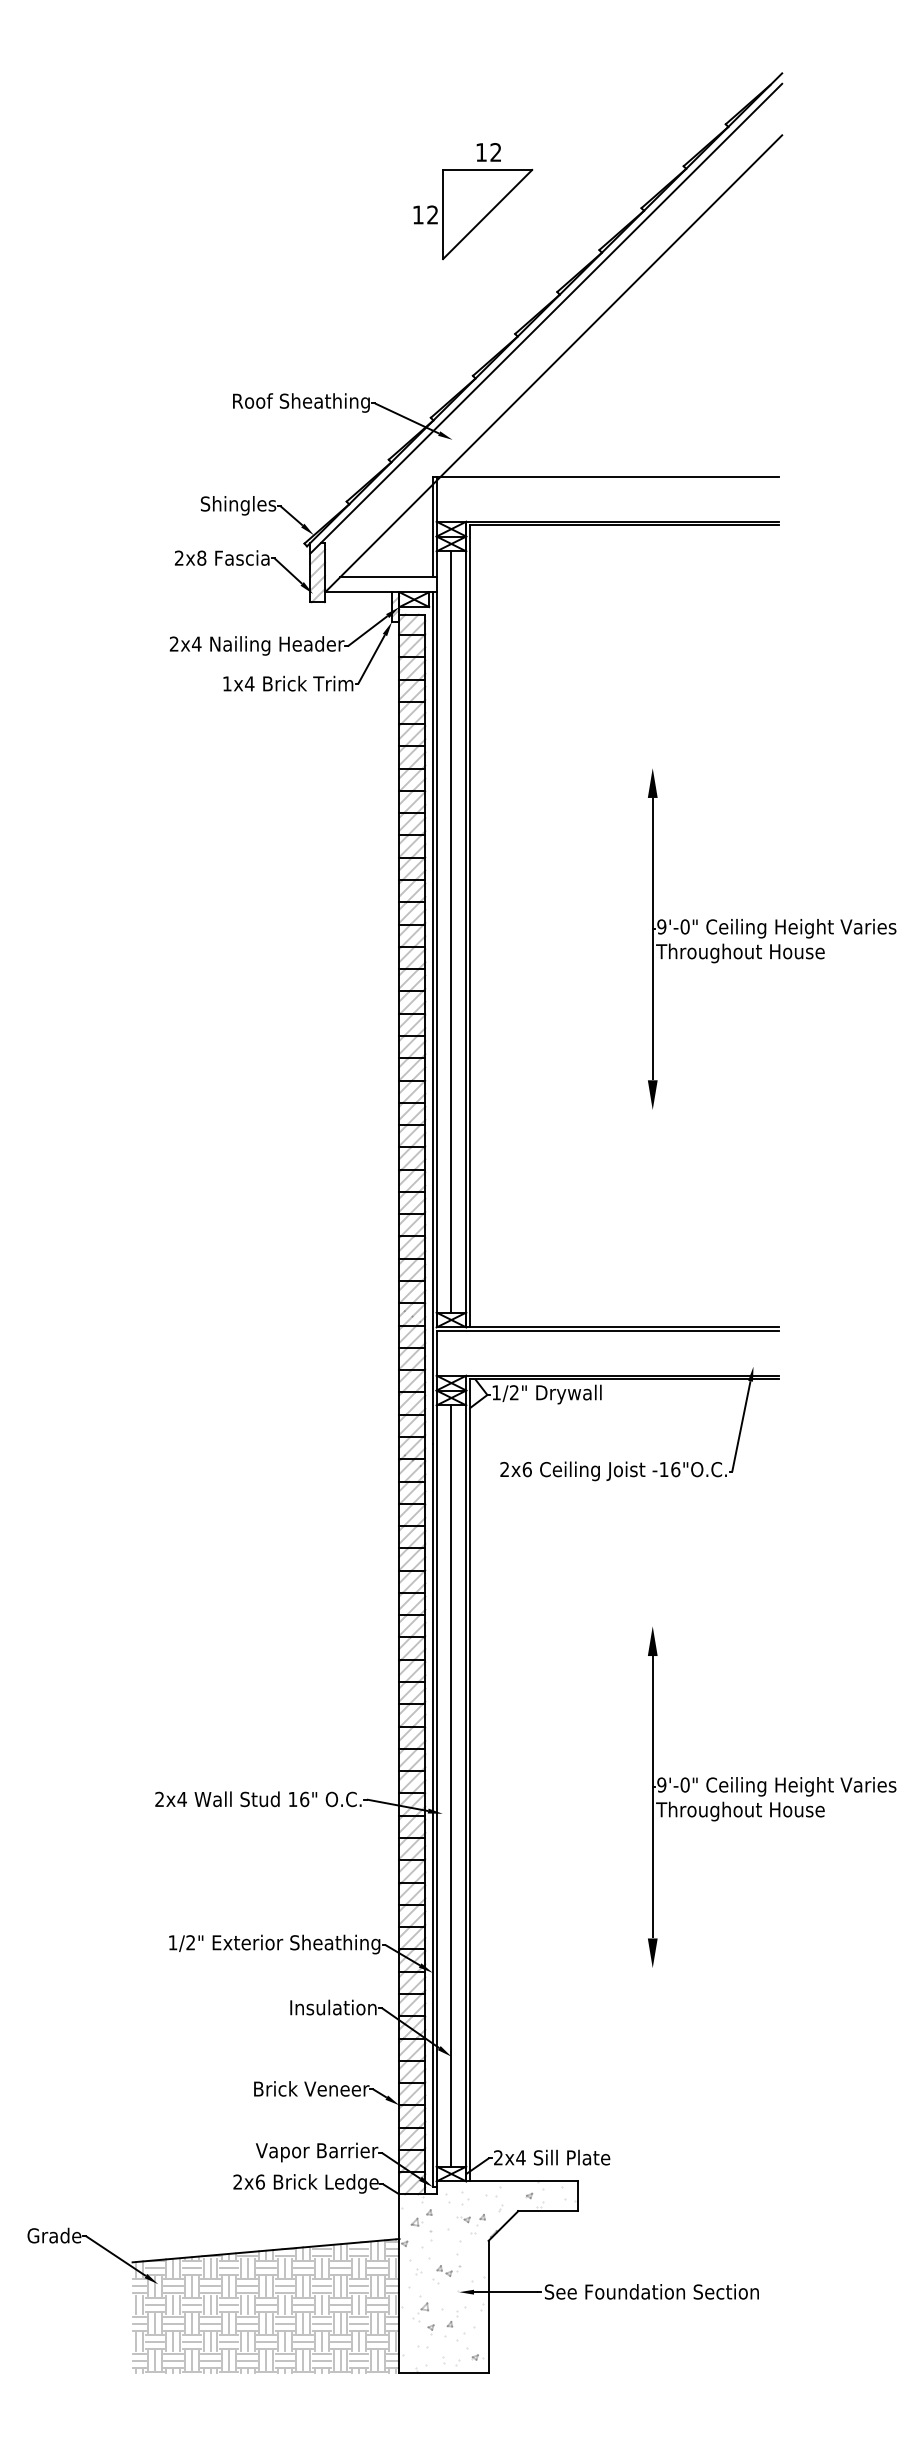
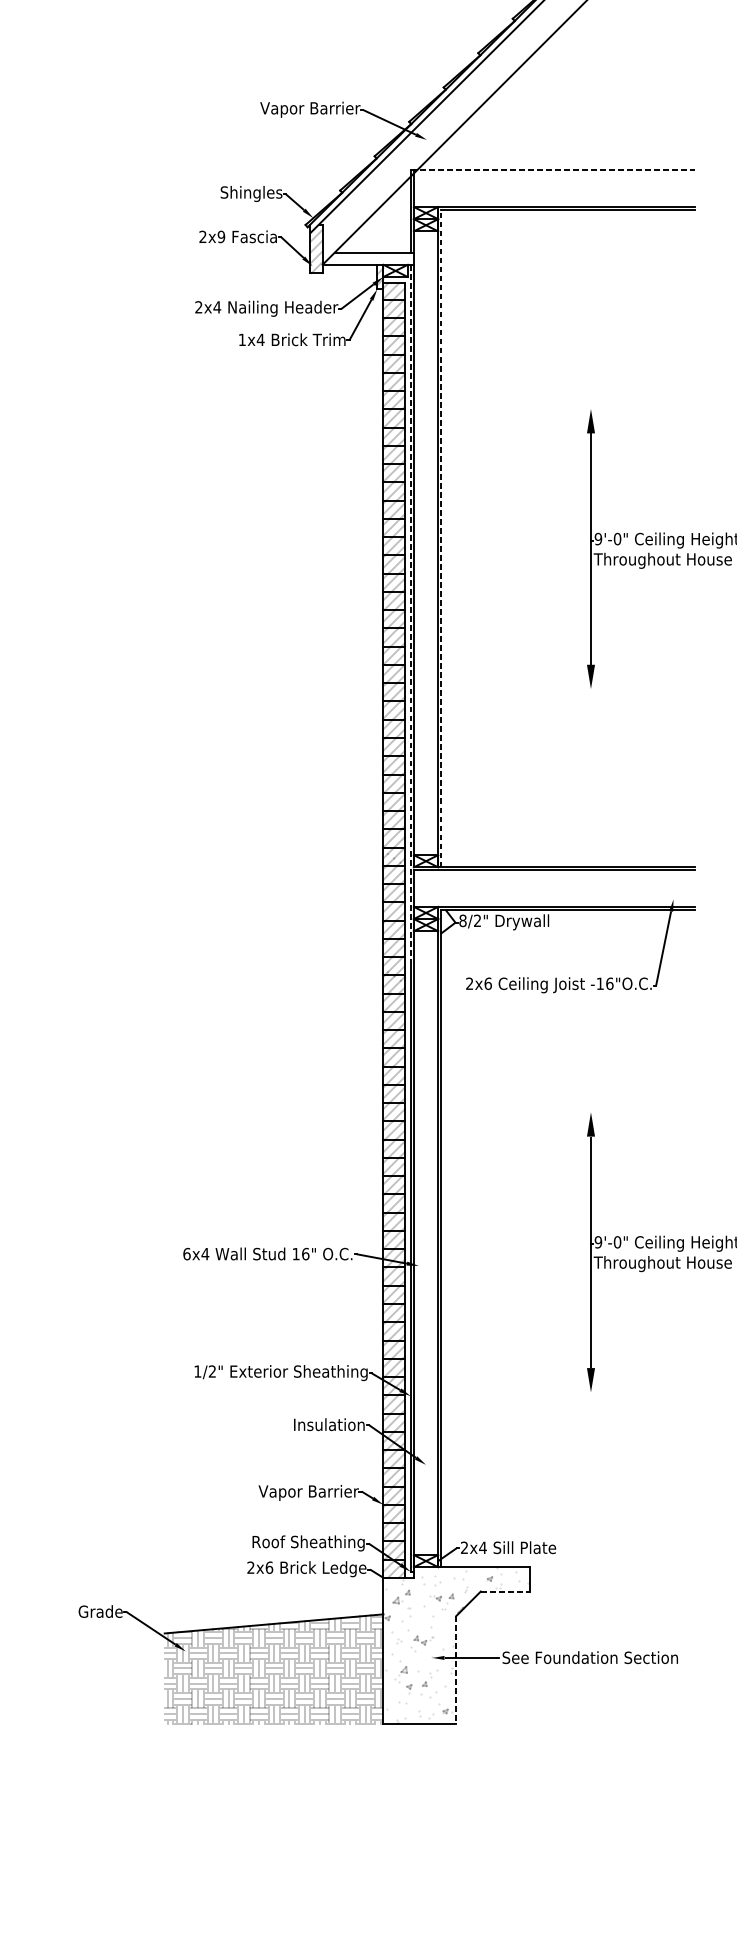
text: (302, 402) -> (303, 109), Roof Sheathing -> Vapor Barrier
line: (606, 477) -> (553, 170), solid -> dashed
text: (201, 557) -> (221, 236), 2x8 -> 2x9
line: (470, 925) -> (441, 537), solid -> dashed
line: (451, 931) -> (426, 542), removed
line: (432, 1018) -> (410, 614), solid -> dashed
text: (496, 1392) -> (462, 920), 1/2" -> 8/2"
line: (451, 1785) -> (426, 1242), removed
text: (159, 1799) -> (186, 1254), 2x4 -> 6x4
text: (298, 2090) -> (300, 1492), Brick Veneer -> Vapor Barrier
text: (308, 2152) -> (308, 1543), Vapor Barrier -> Roof Sheathing
line: (548, 2211) -> (505, 1591), solid -> dashed
line: (488, 2306) -> (456, 1669), solid -> dashed

